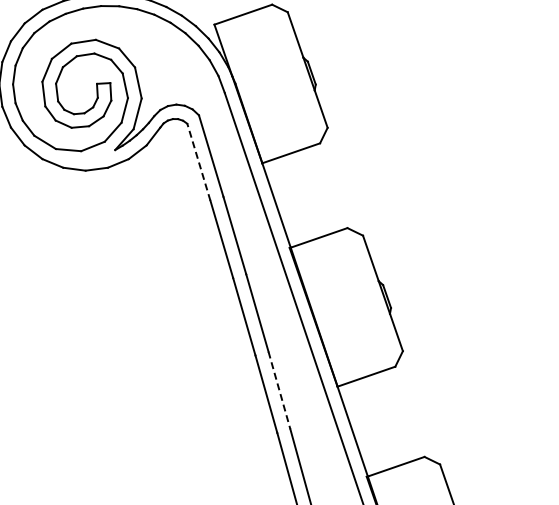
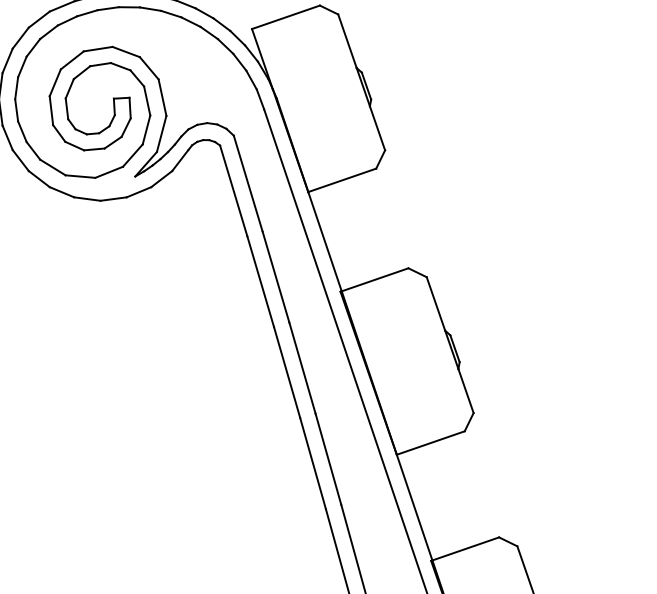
line: (198, 161) -> (233, 189), dashed -> solid
line: (279, 390) -> (328, 459), dashed -> solid

